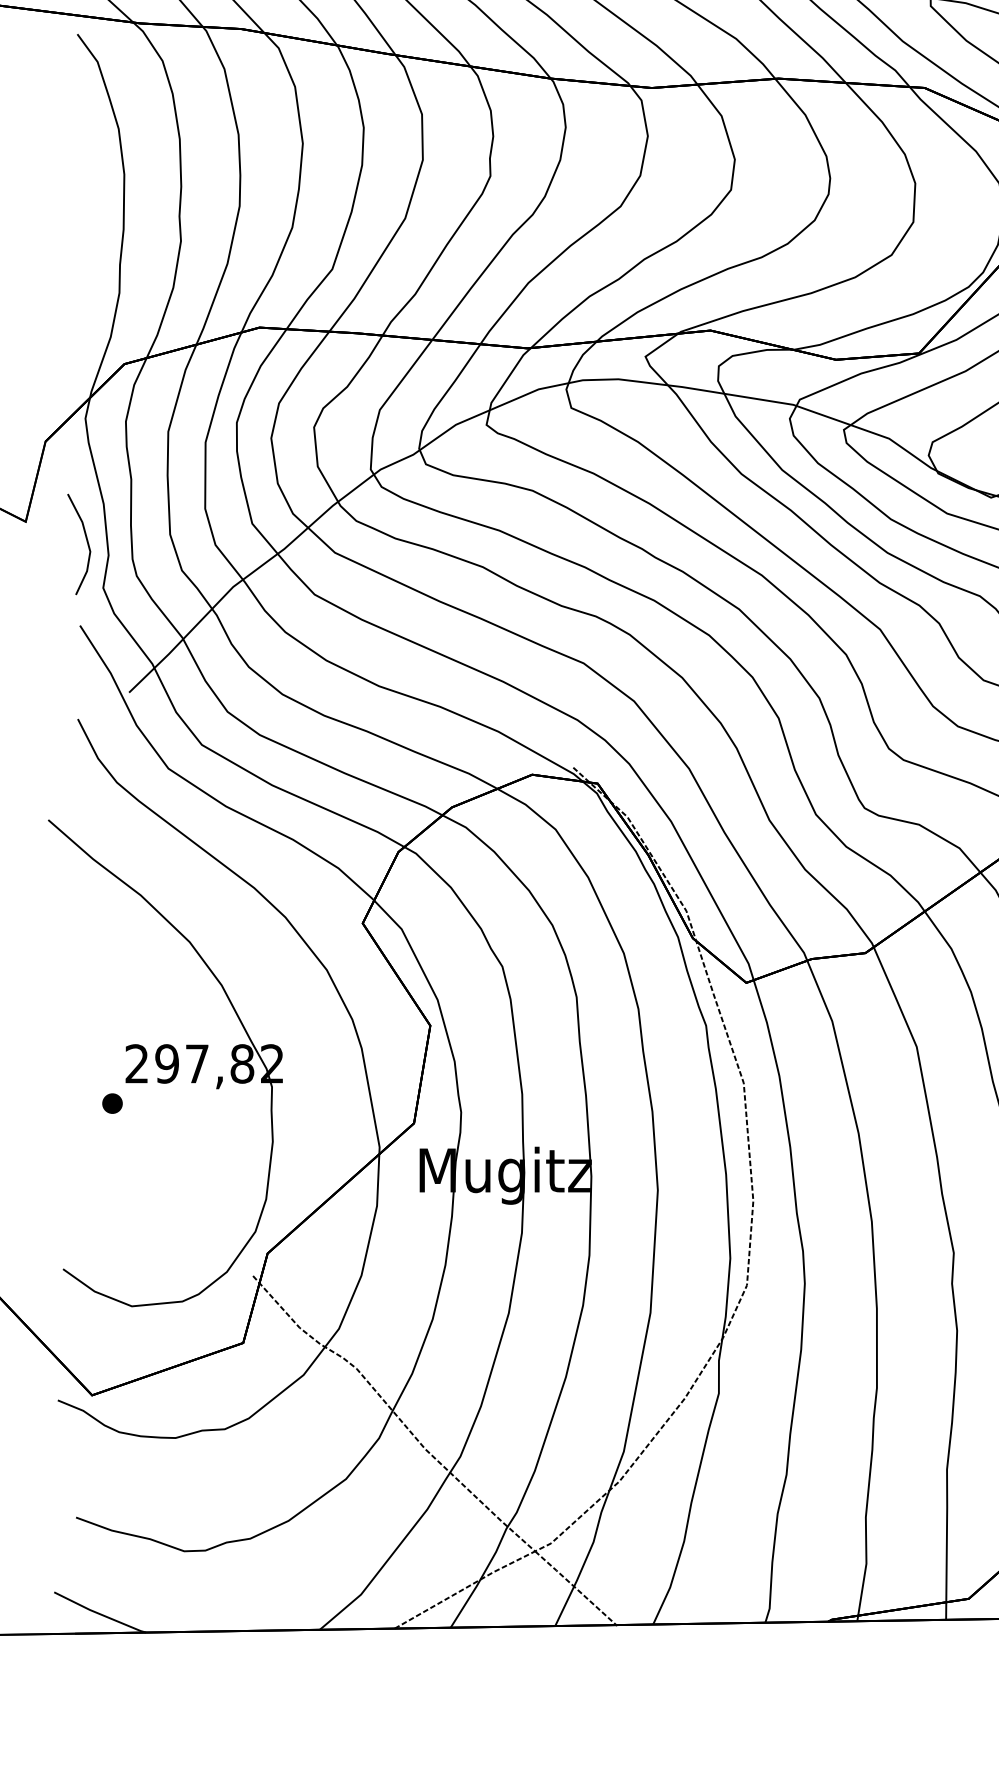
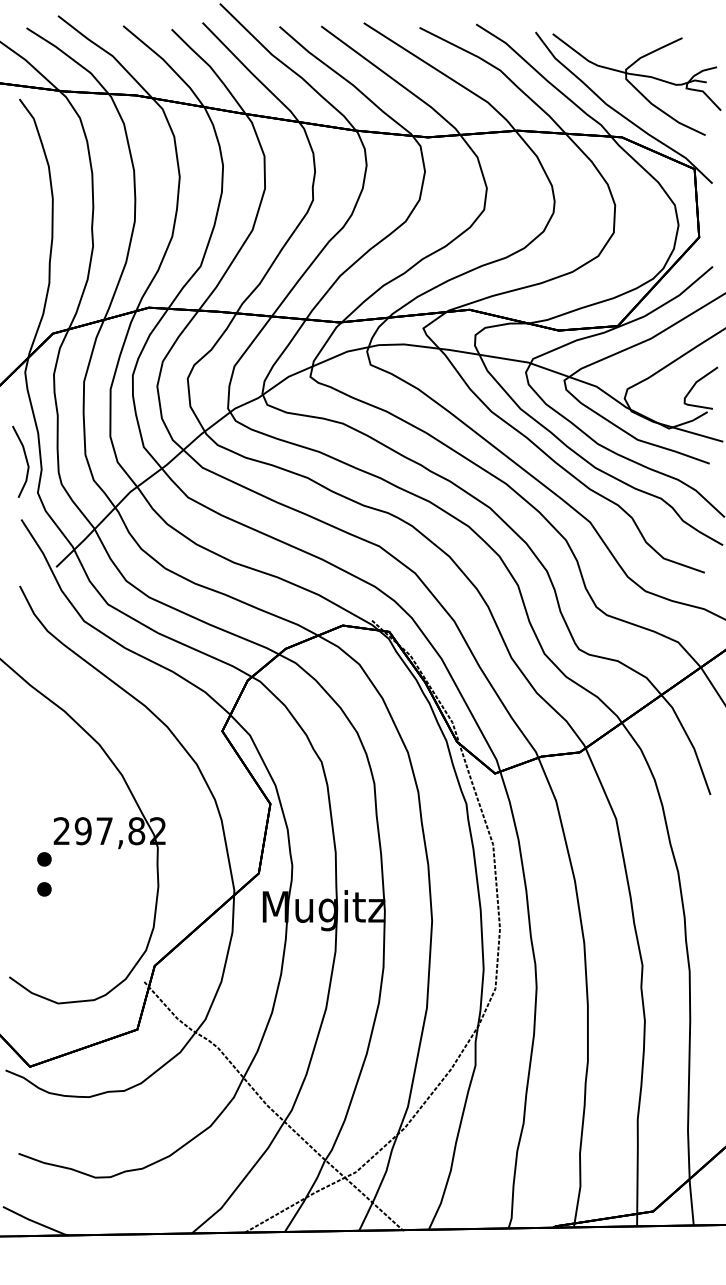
part: (112, 1145) -> (44, 889), added

